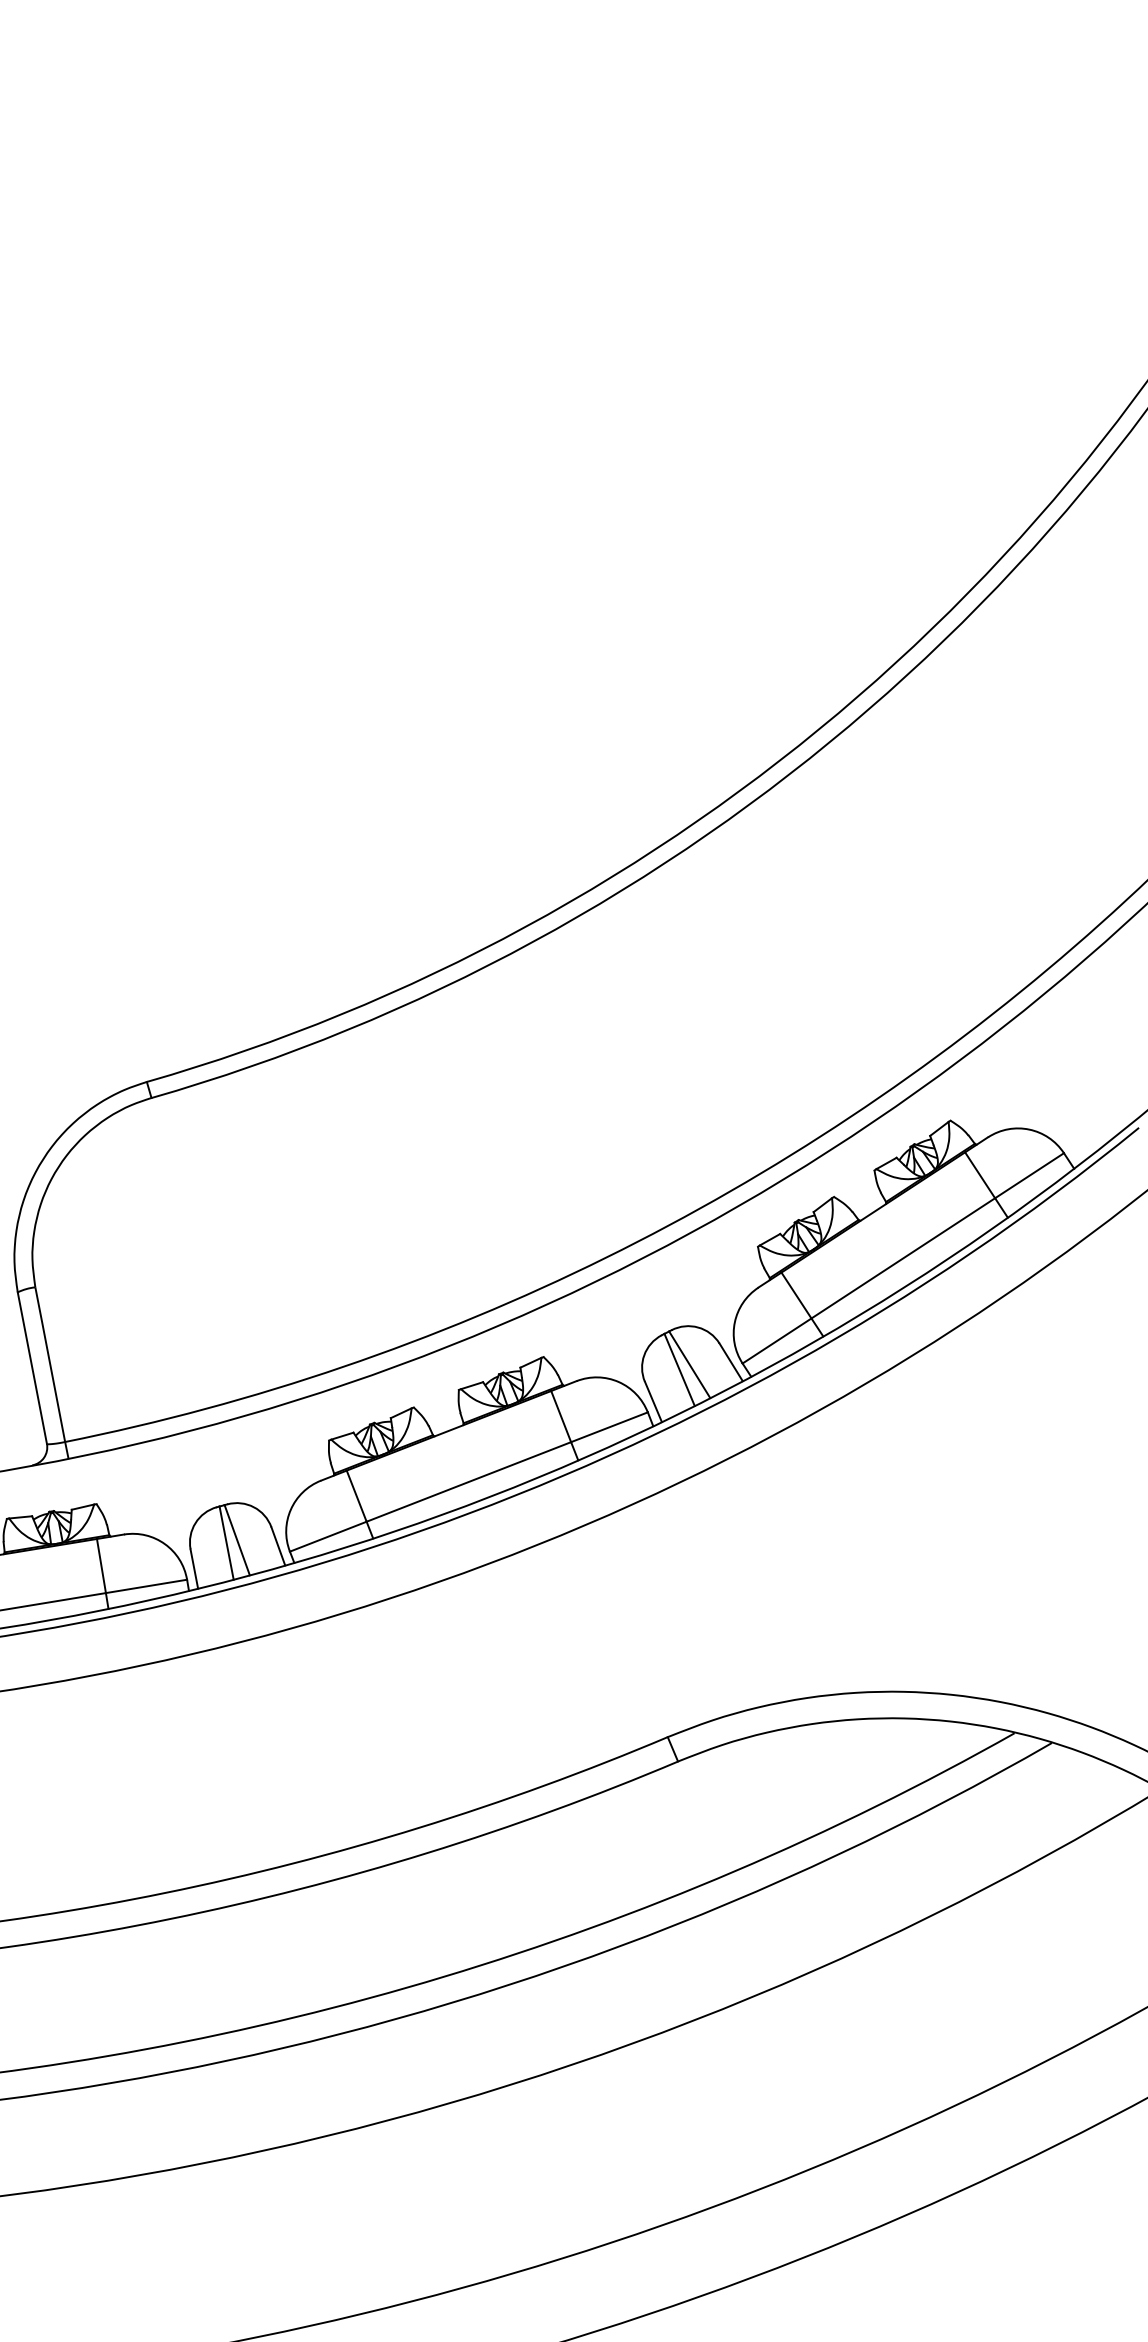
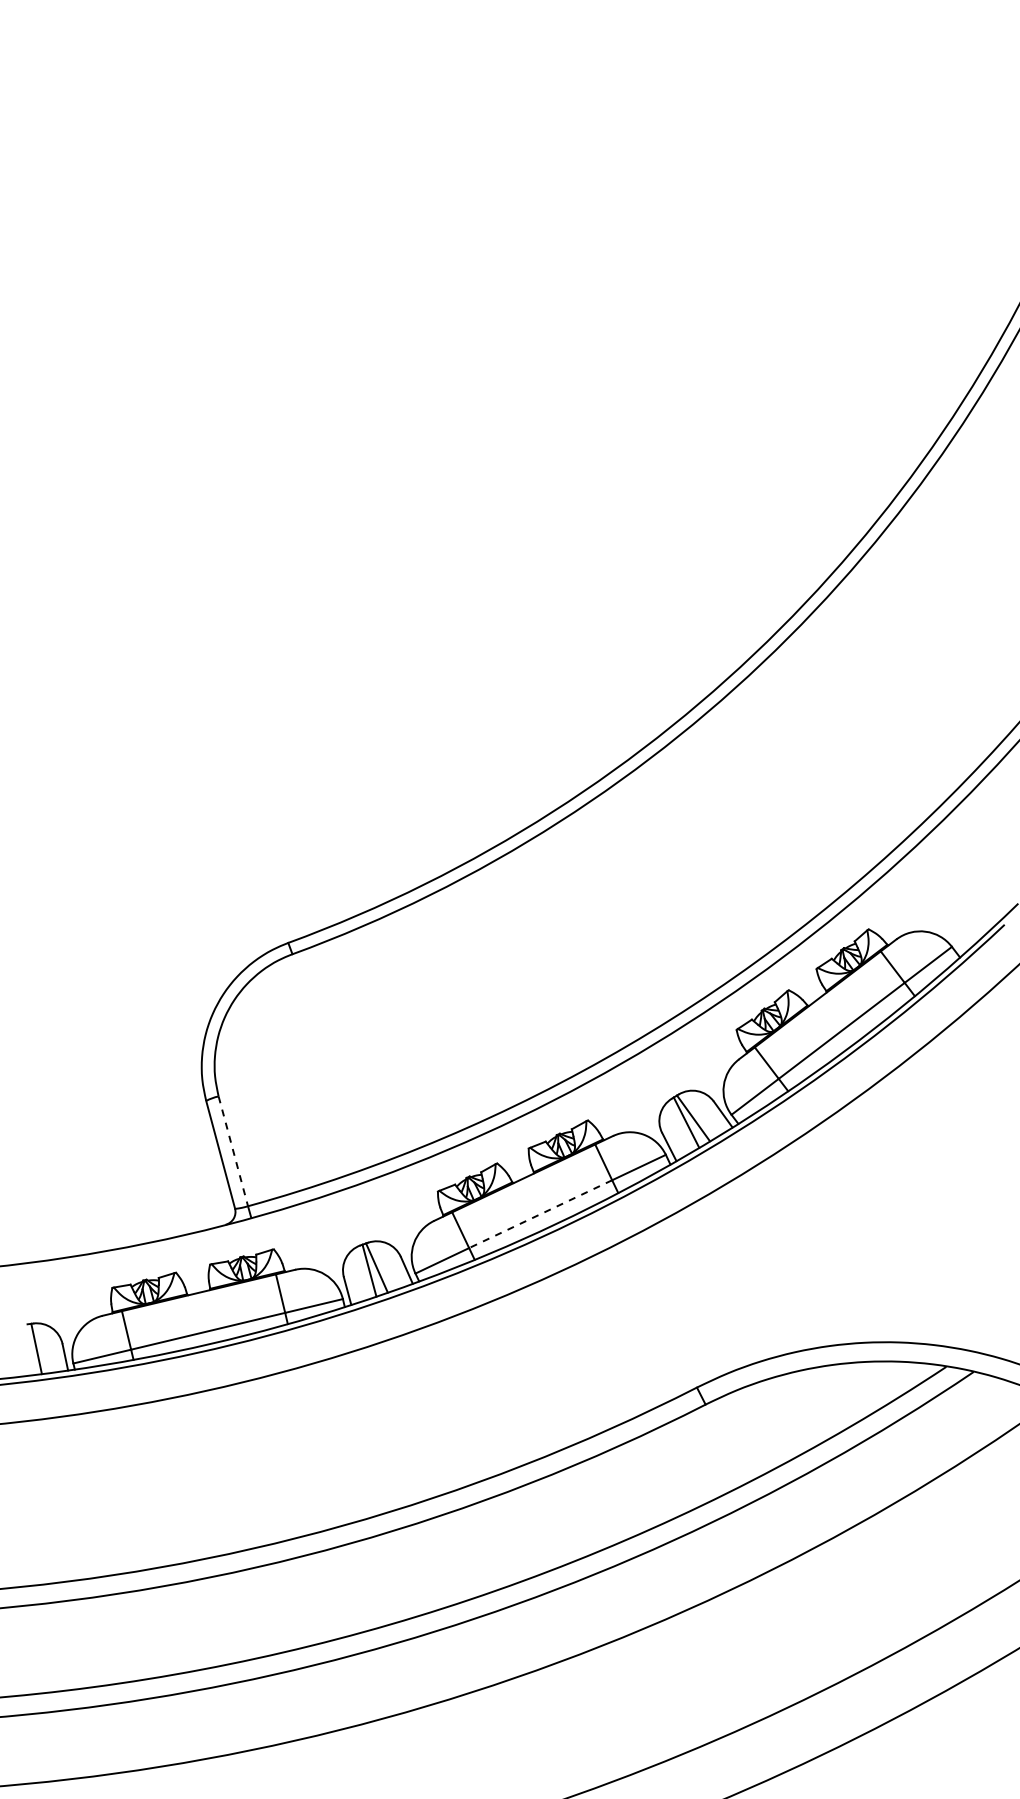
line: (50, 1363) -> (233, 1150), solid -> dashed
line: (468, 1482) -> (540, 1214), solid -> dashed

